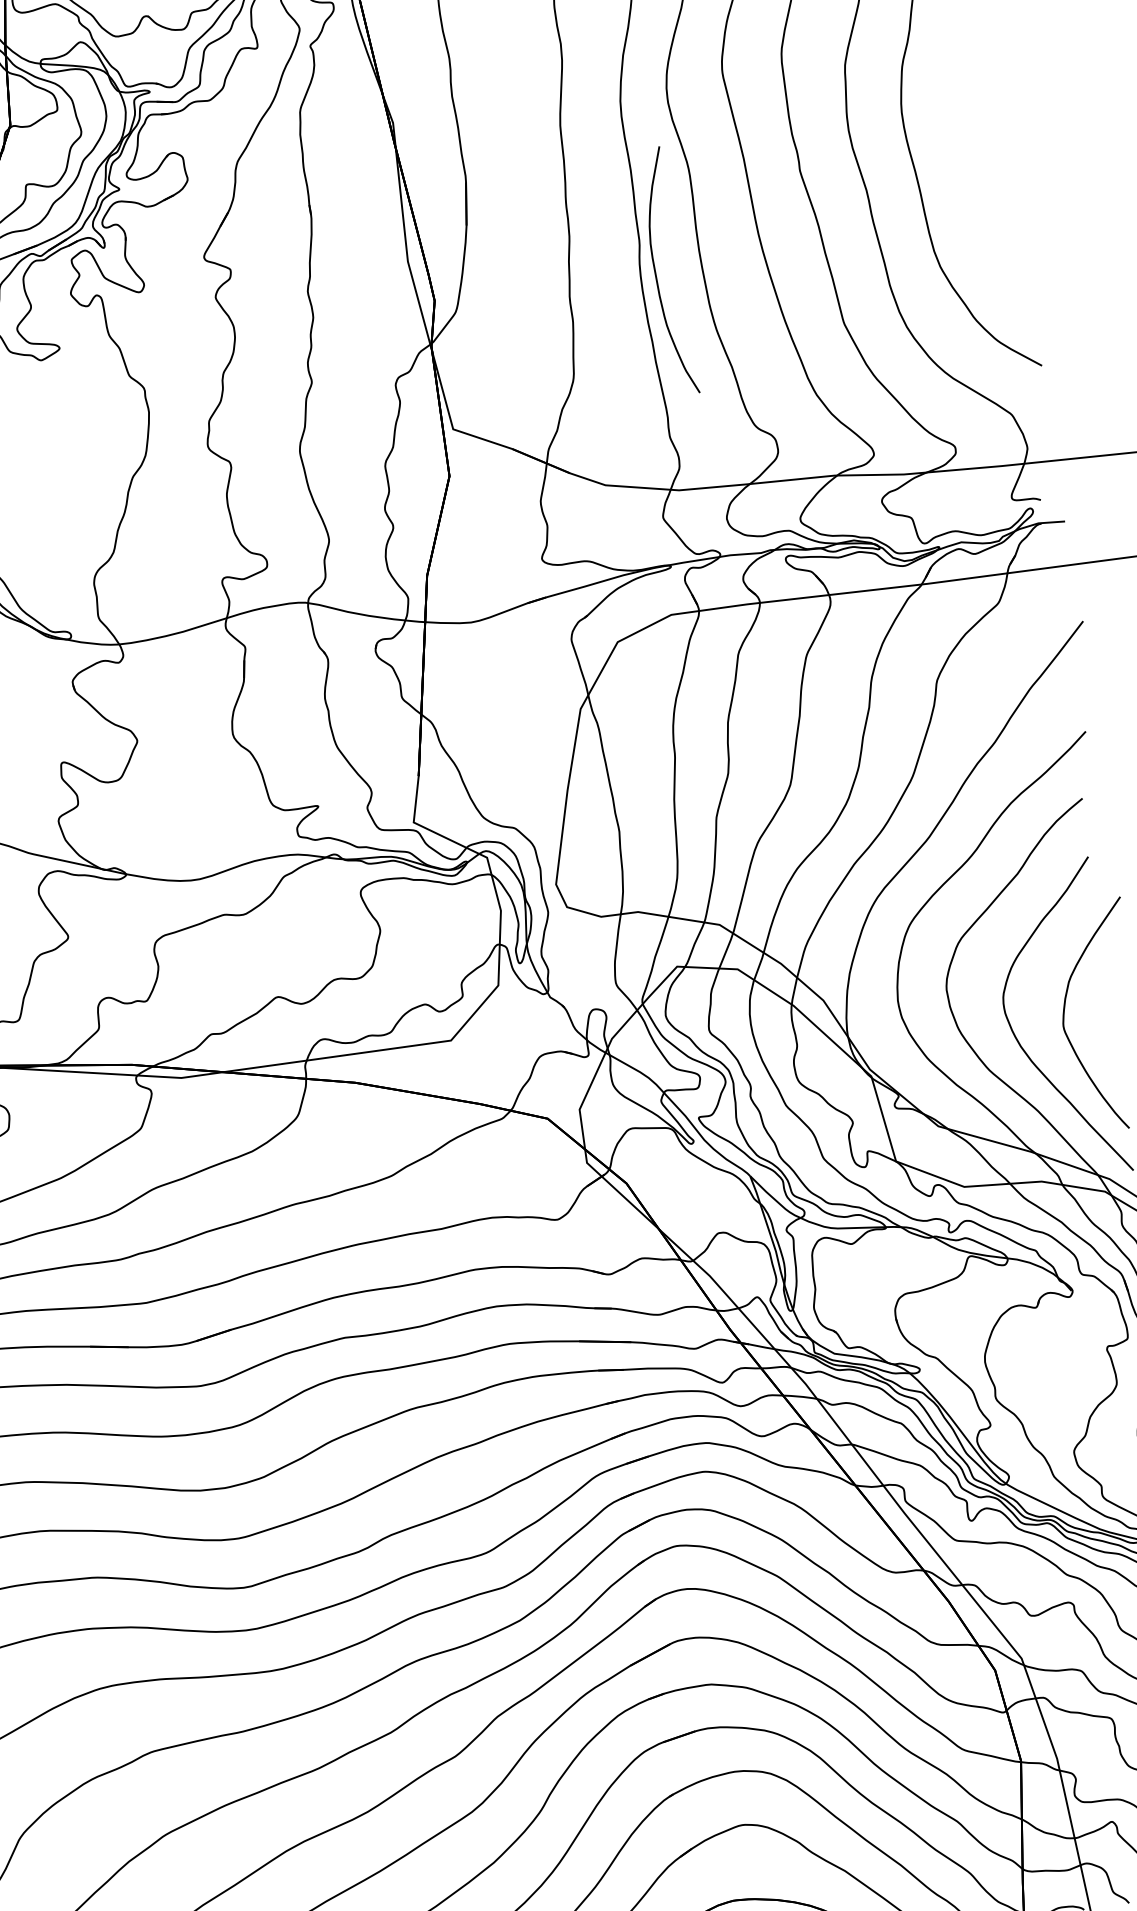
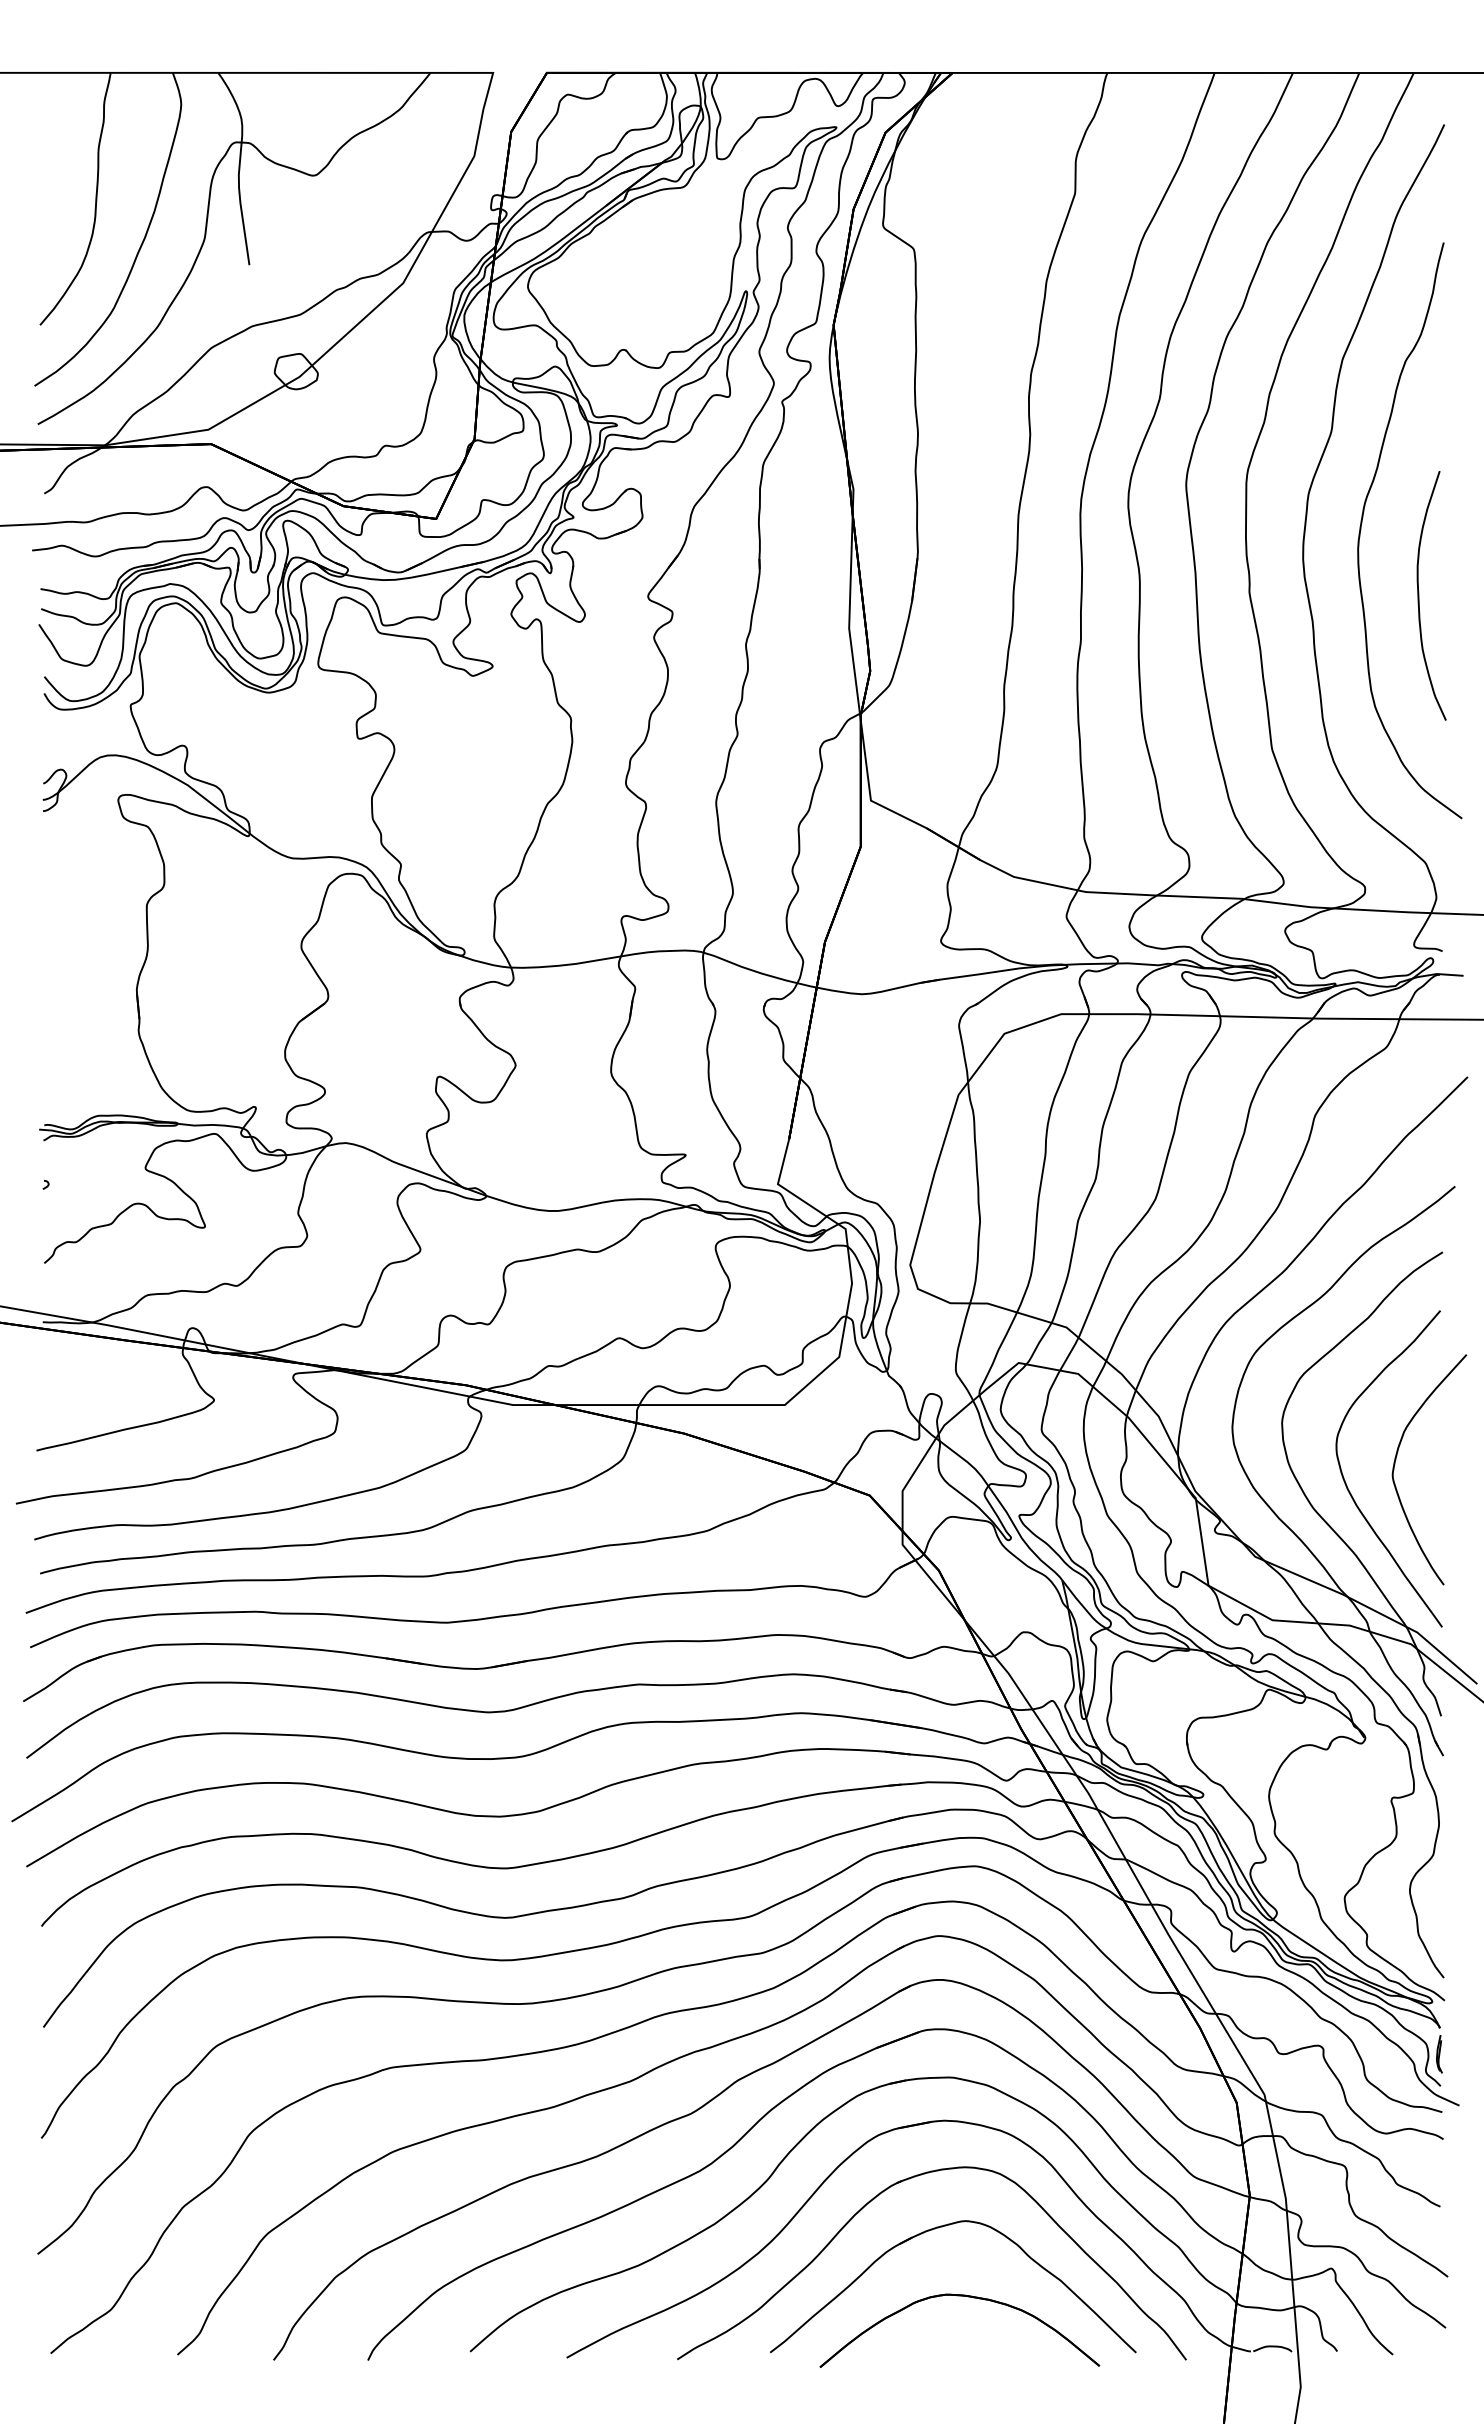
curve: (656, 272) -> (1419, 595), moved

